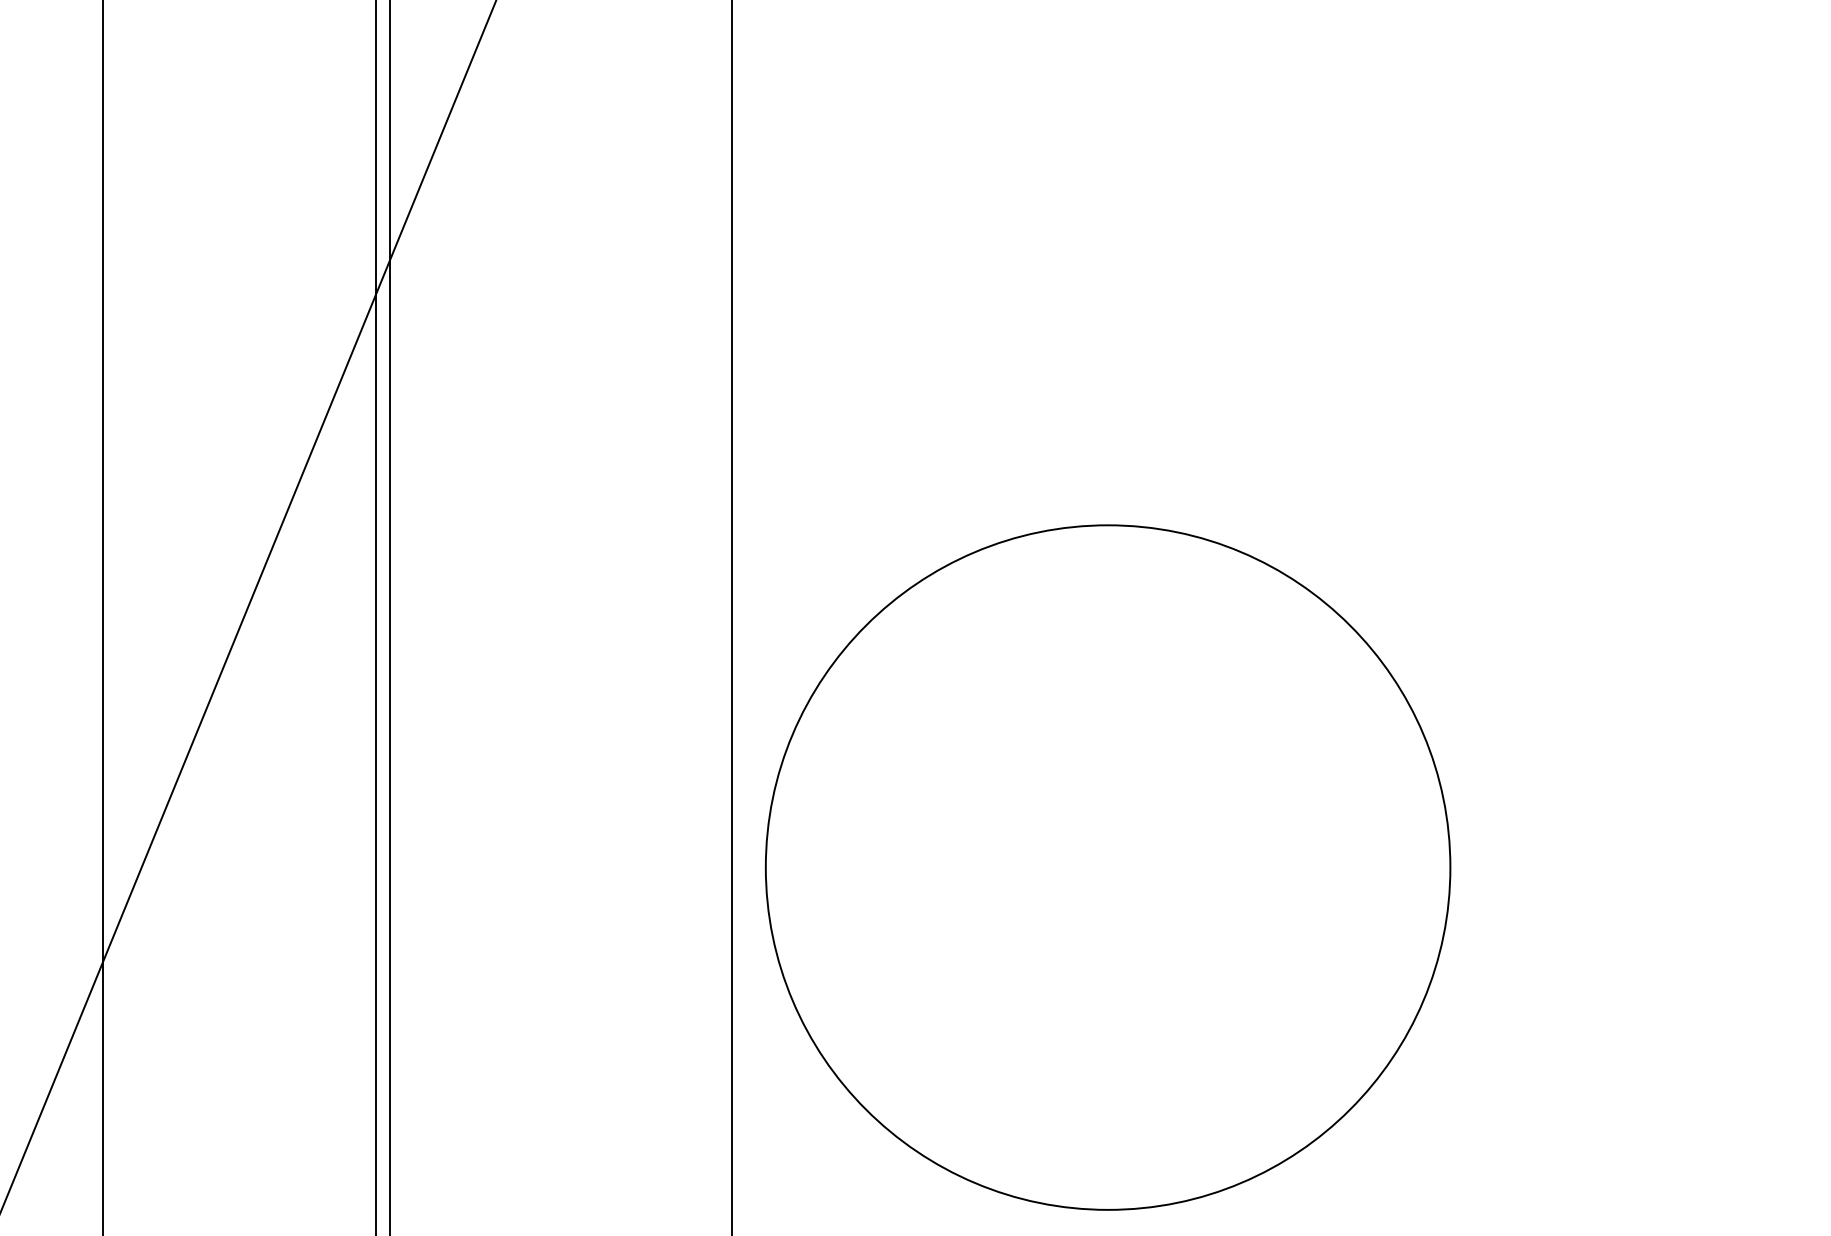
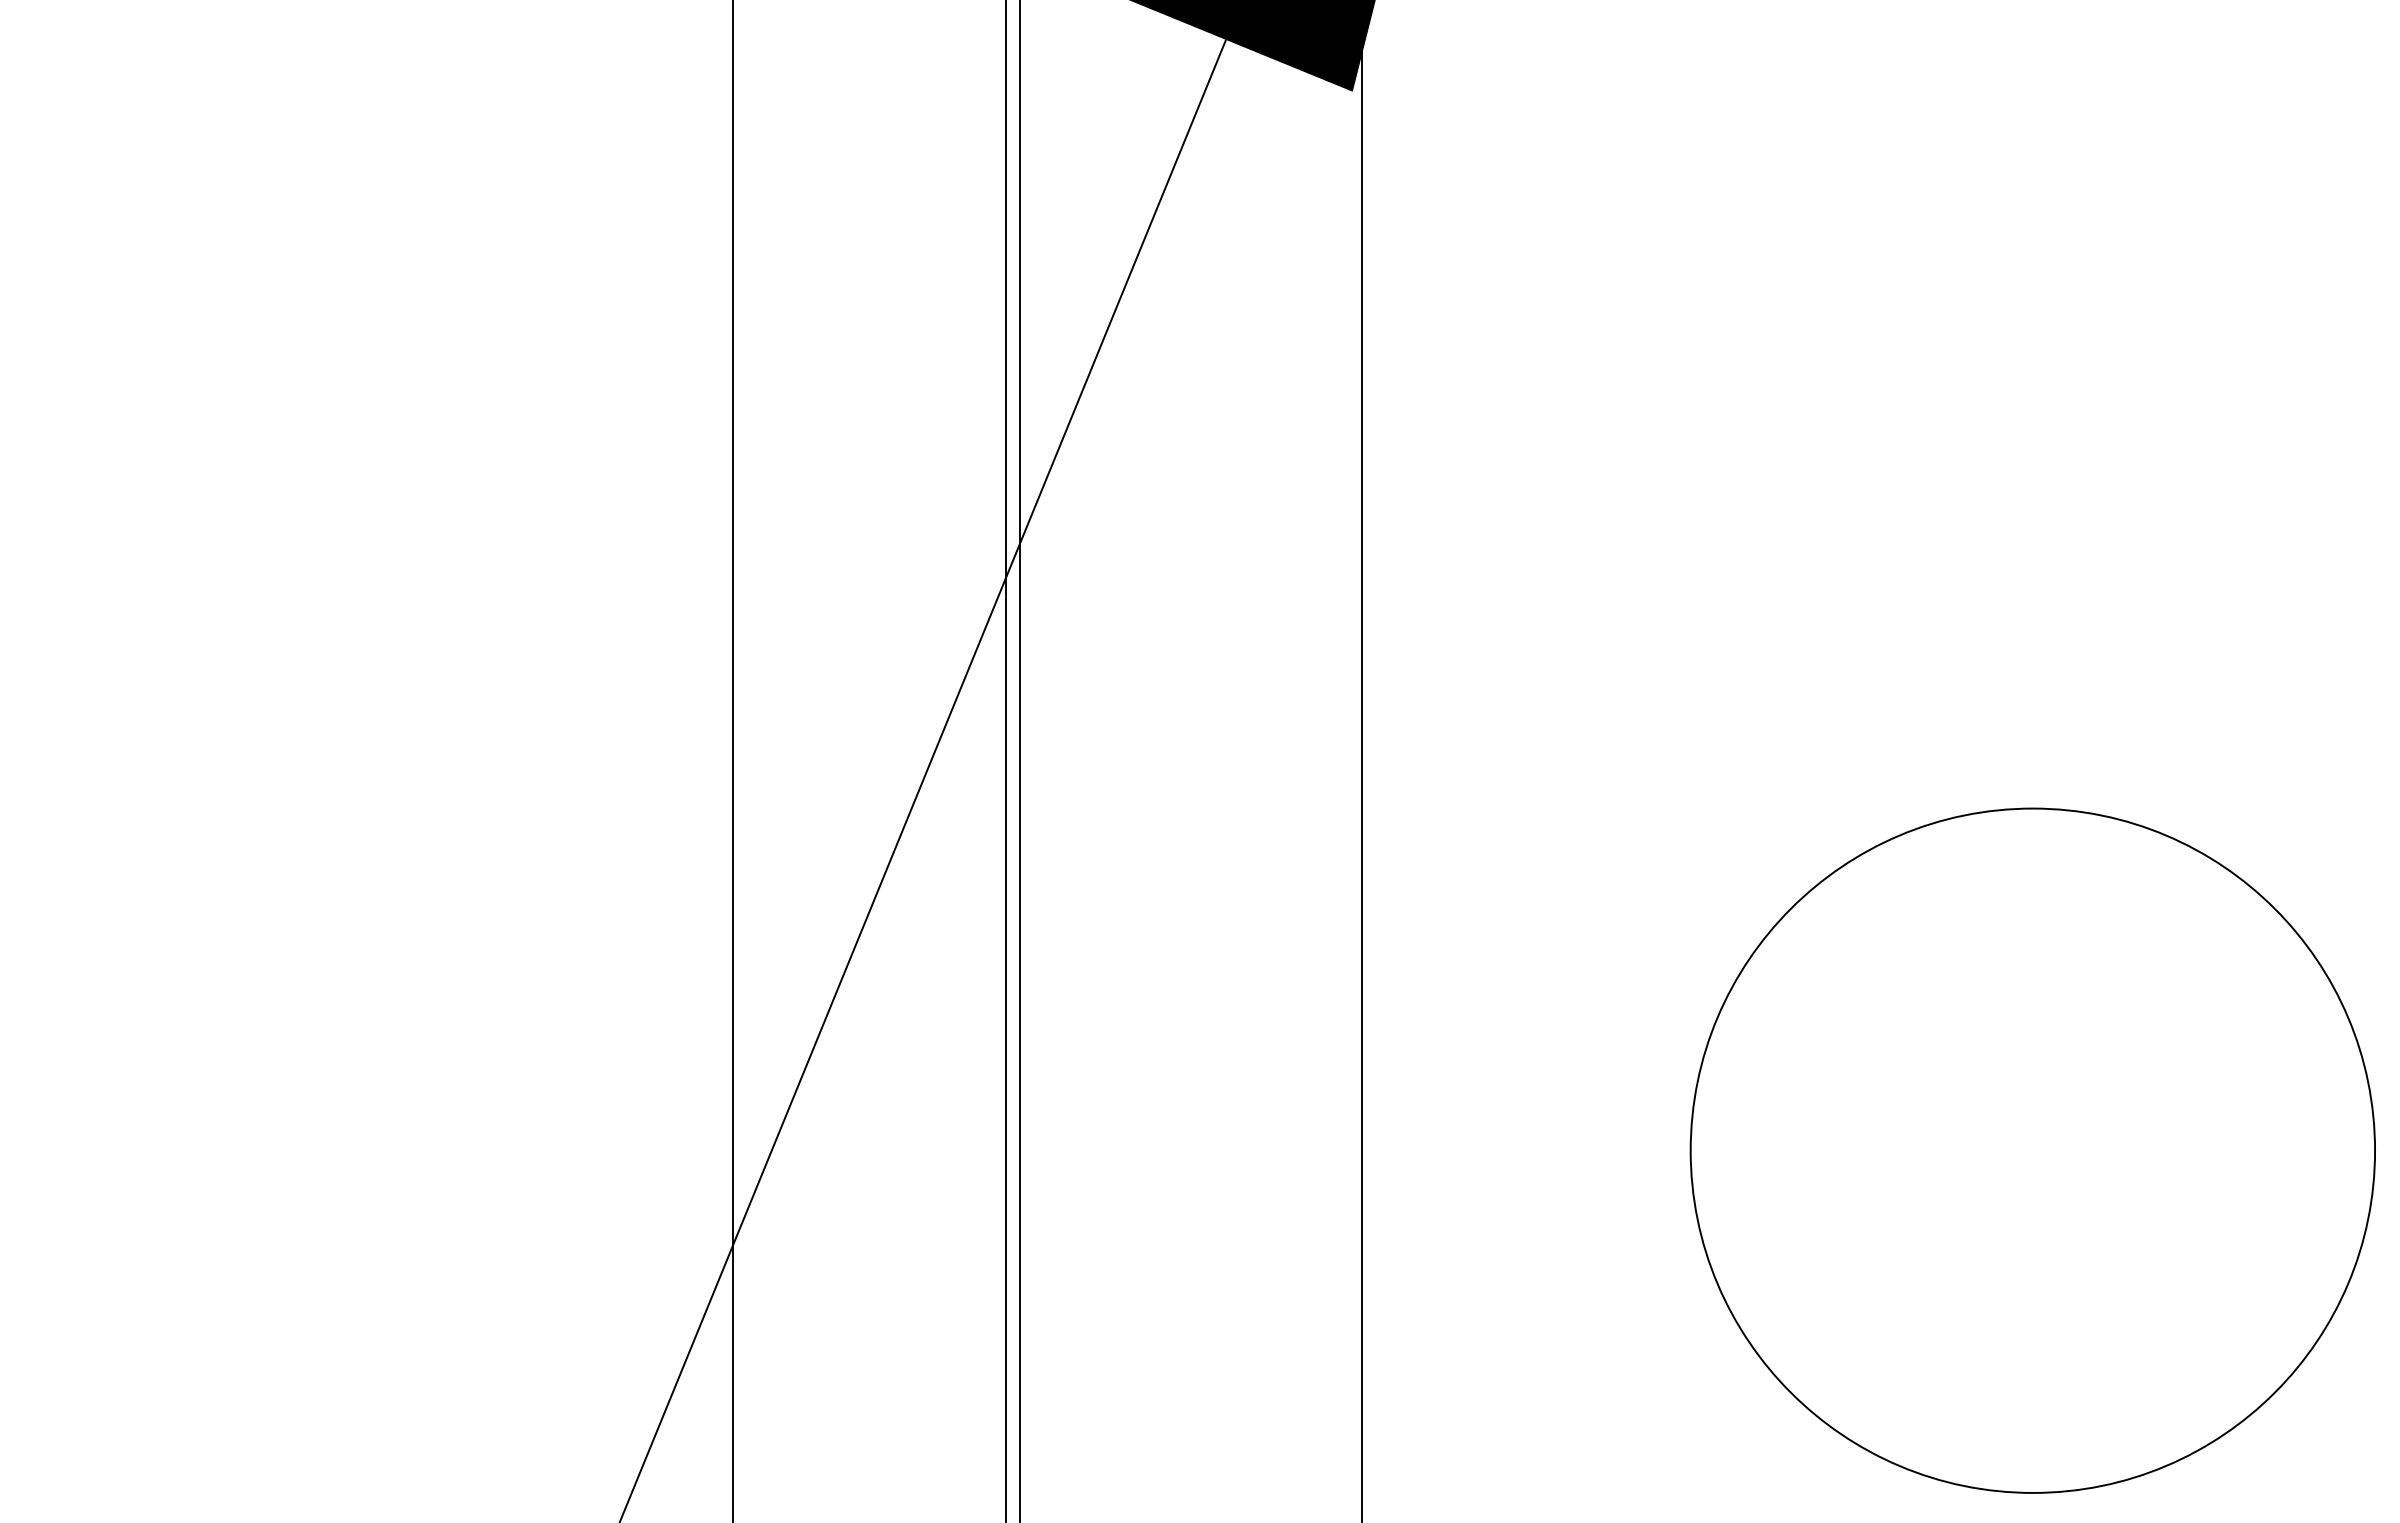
circle: (1107, 867) -> (2032, 1150), moved

